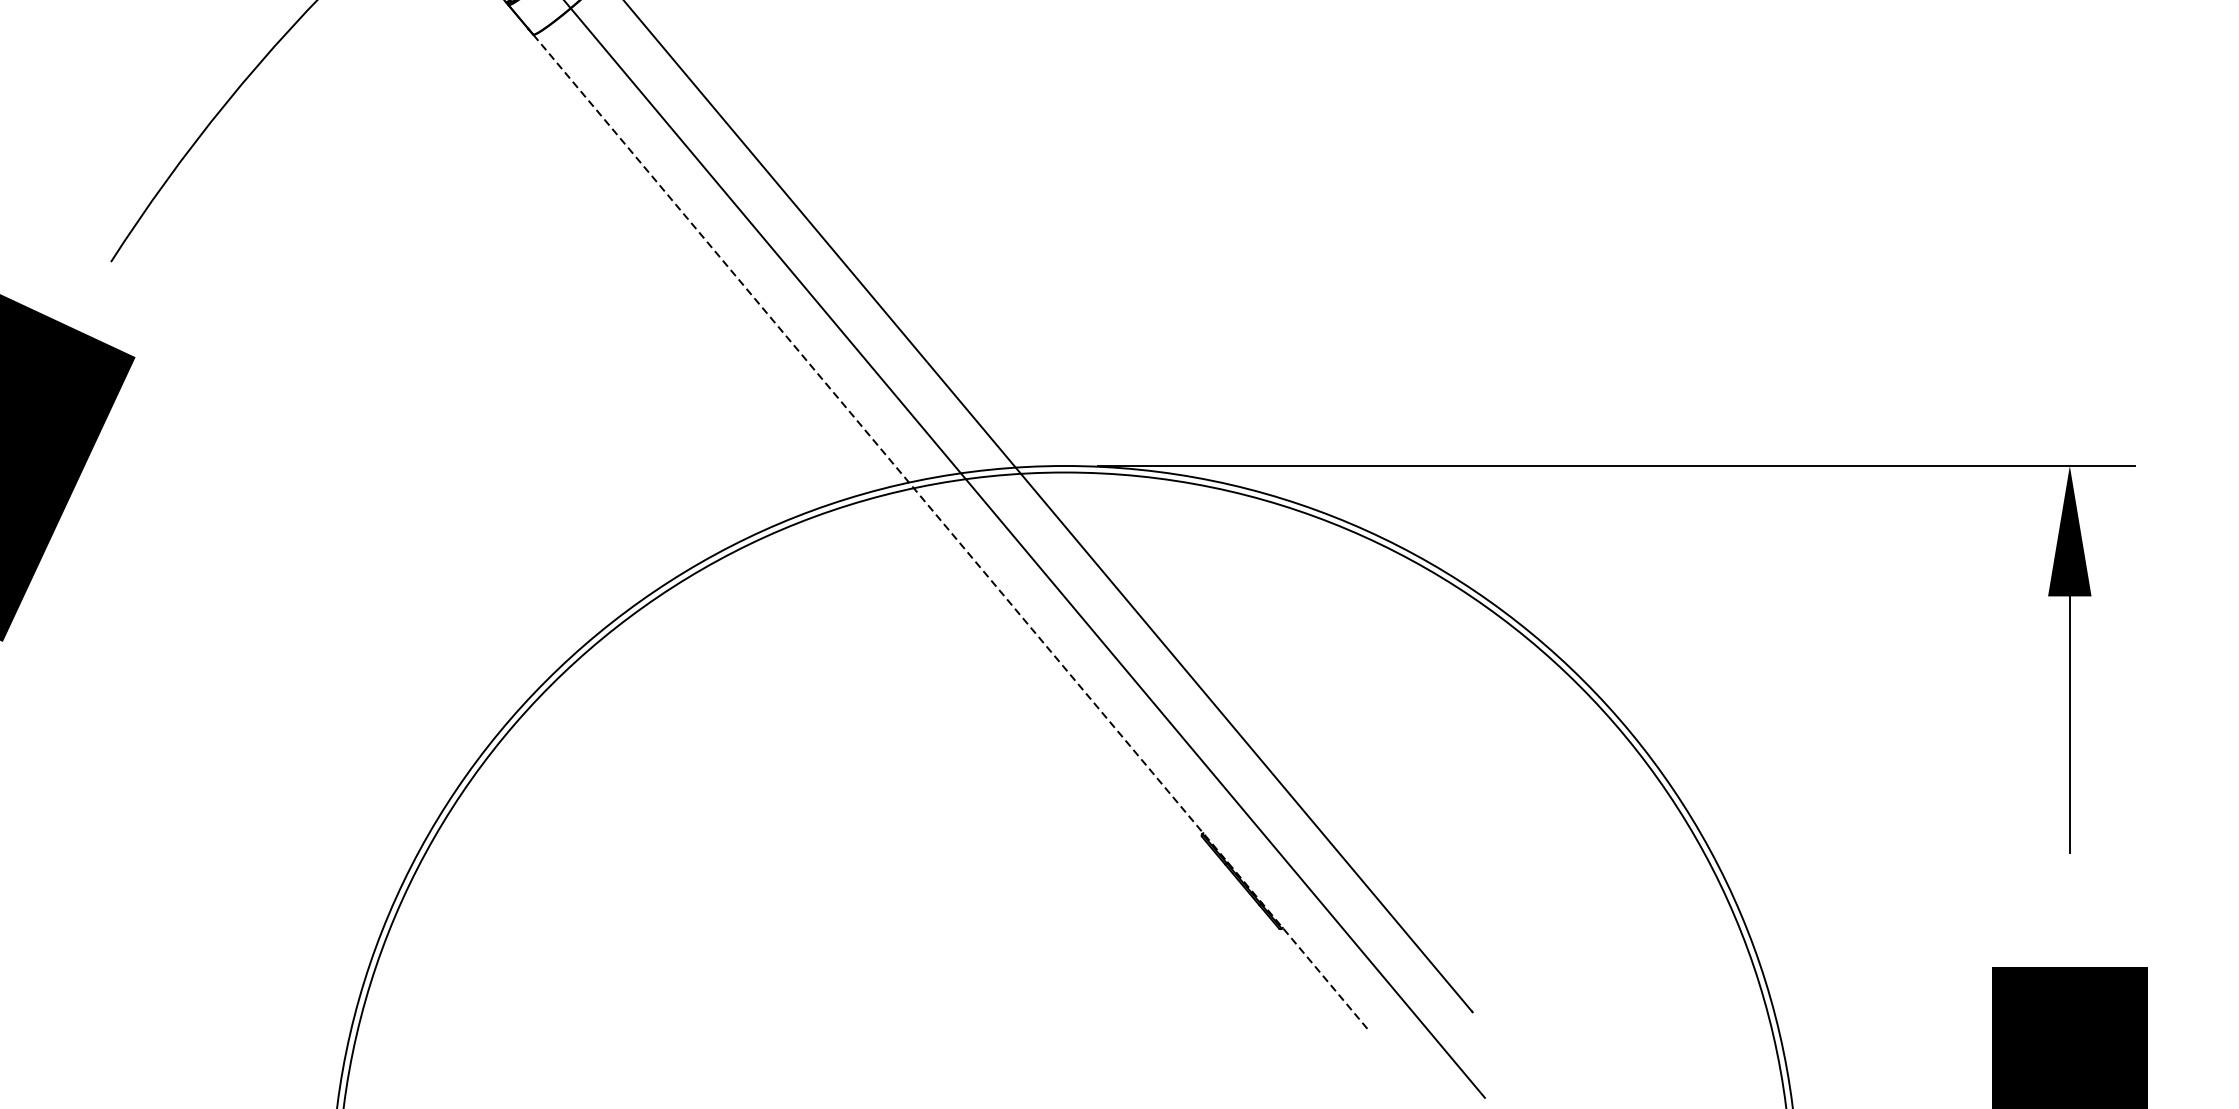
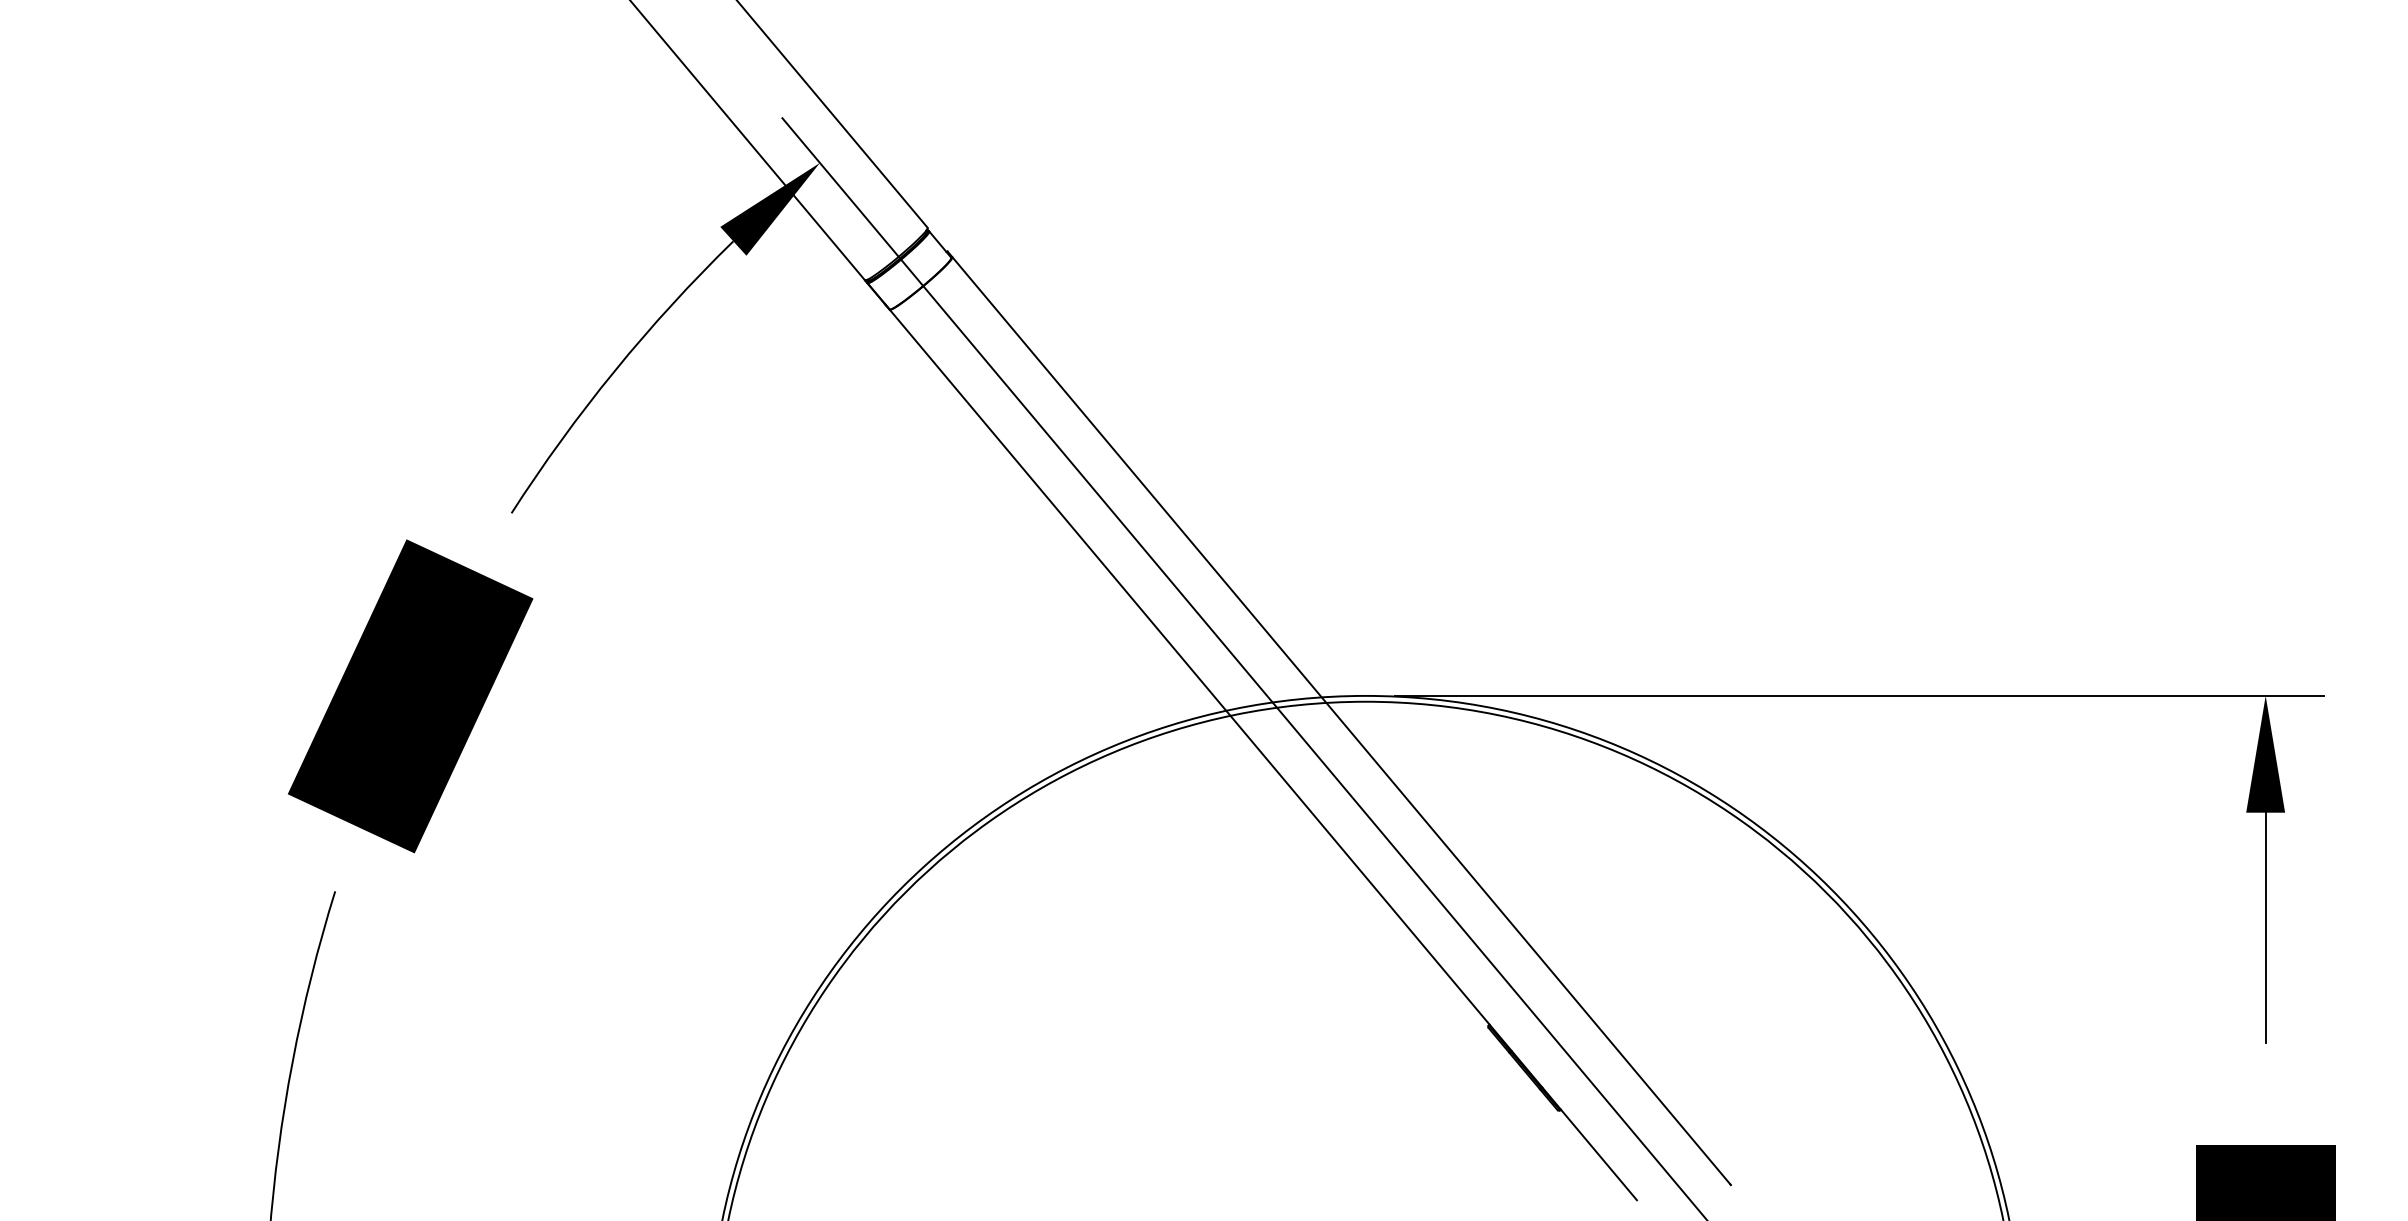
line: (950, 532) -> (1263, 755), dashed -> solid

